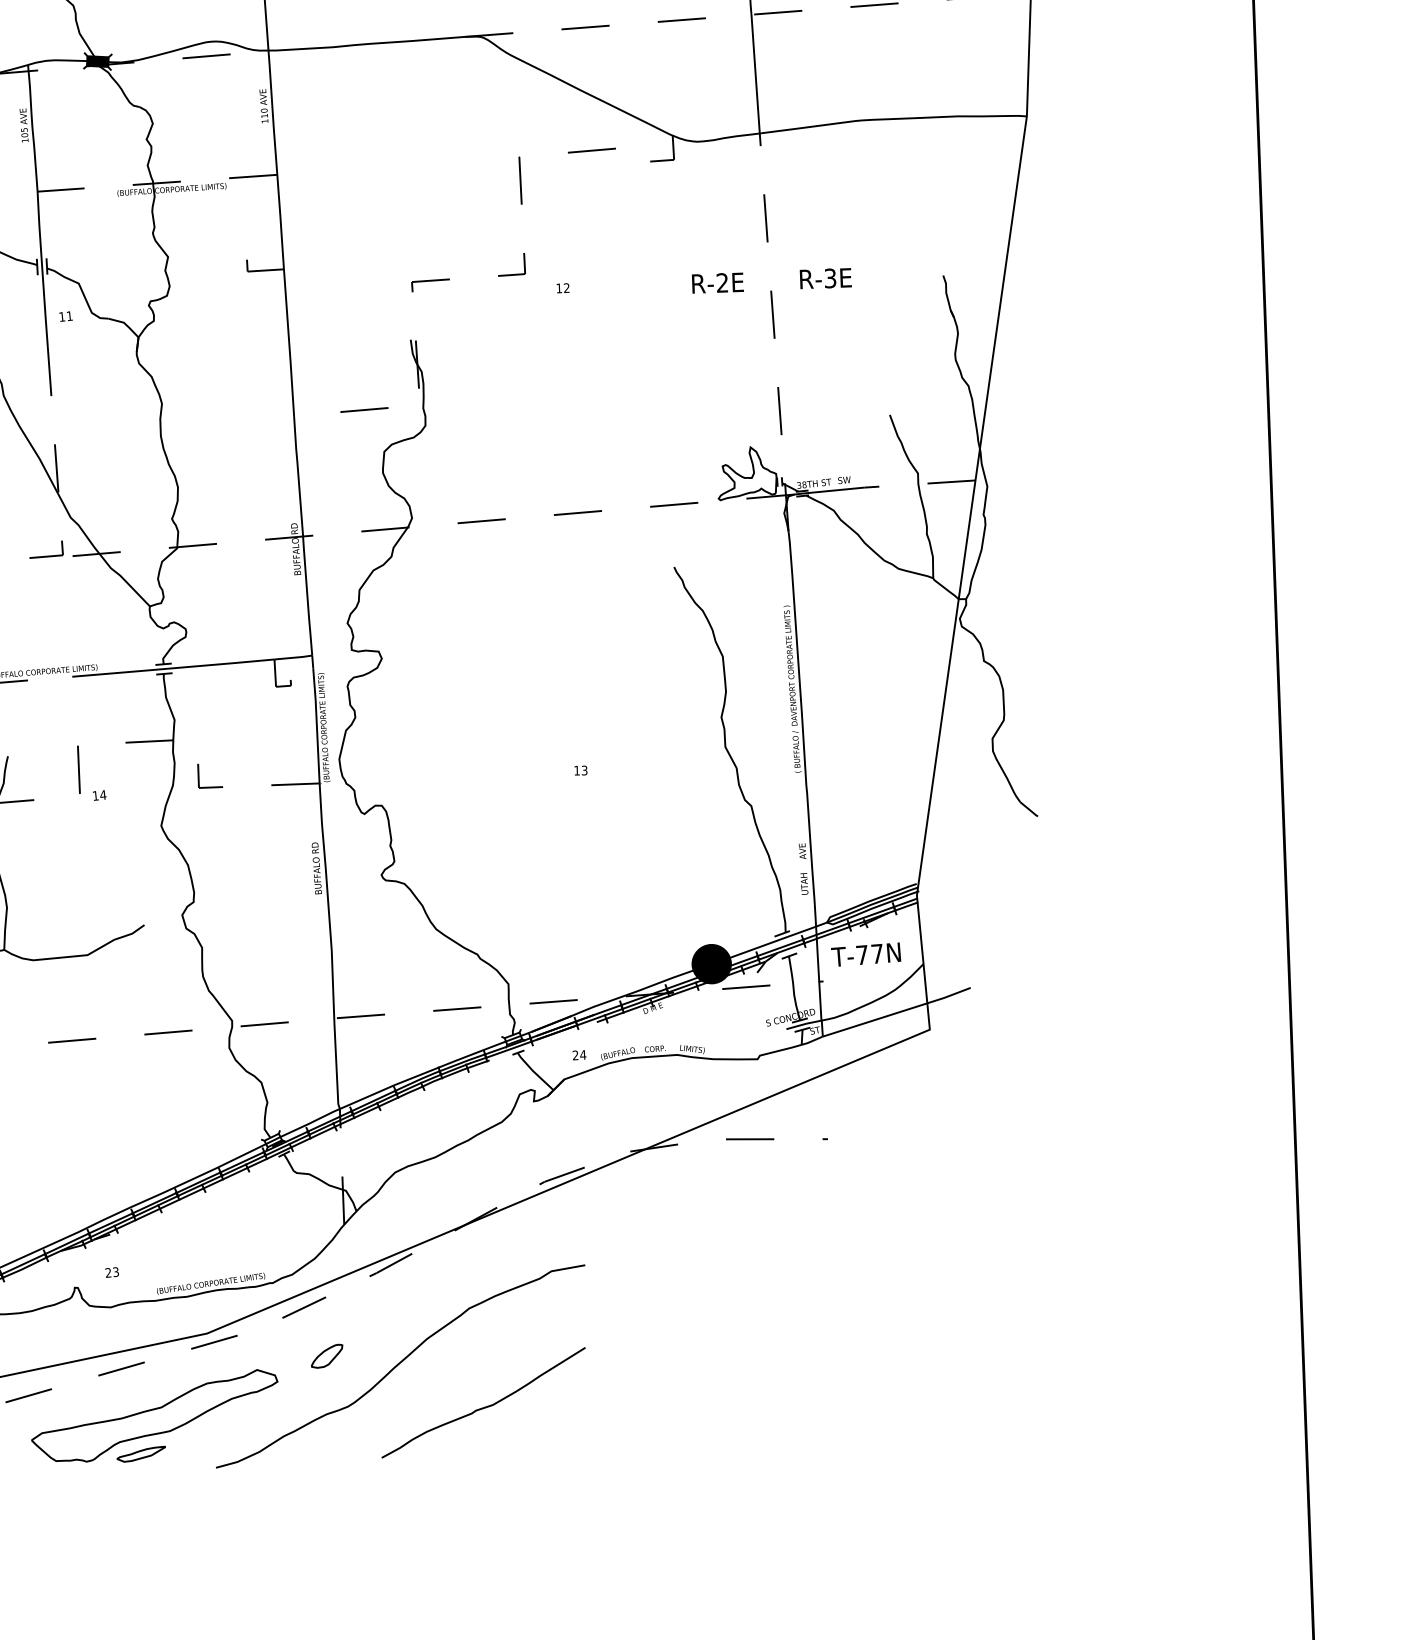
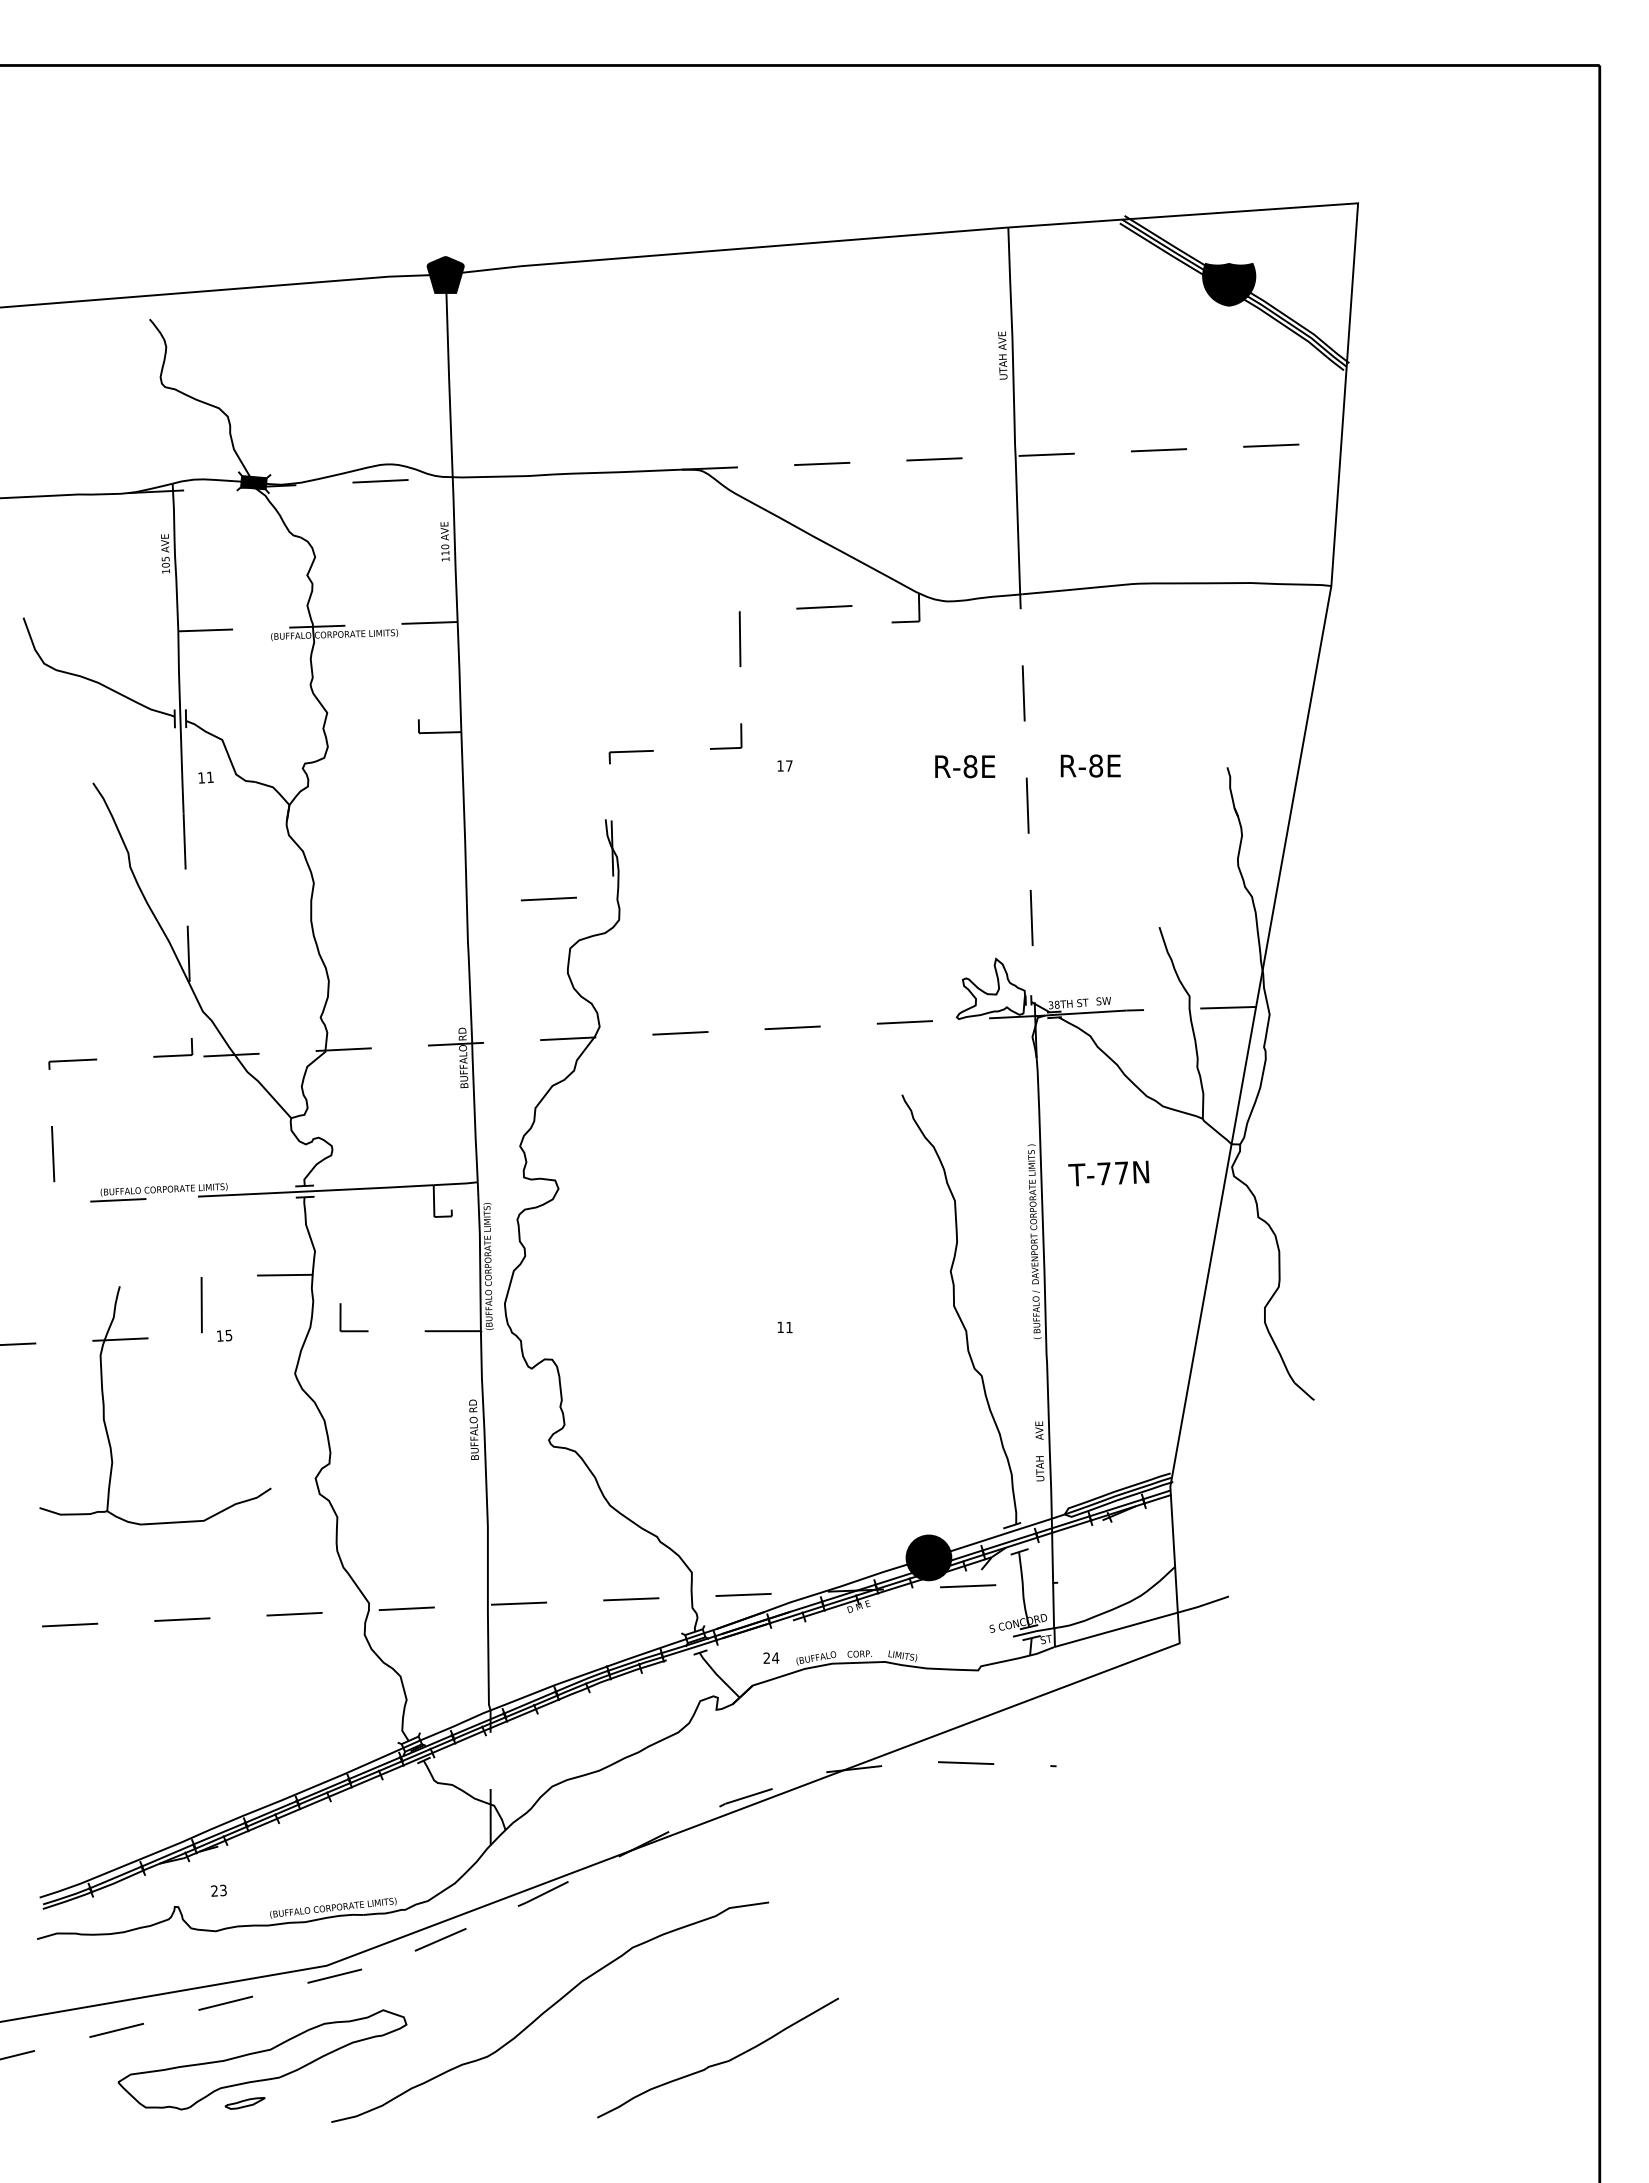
text: (830, 278) -> (1096, 765), R-3E -> R-8E
text: (722, 282) -> (970, 766), R-2E -> R-8E
text: (566, 287) -> (789, 765), 12 -> 17
text: (584, 770) -> (789, 1327), 13 -> 11
text: (102, 795) -> (228, 1335), 14 -> 15
text: (865, 954) -> (1108, 1173), moved
part: (327, 1356) -> (465, 1997), removed
curve: (484, 1406) -> (719, 2062), moved
part: (140, 1454) -> (244, 2103), size x0.7

